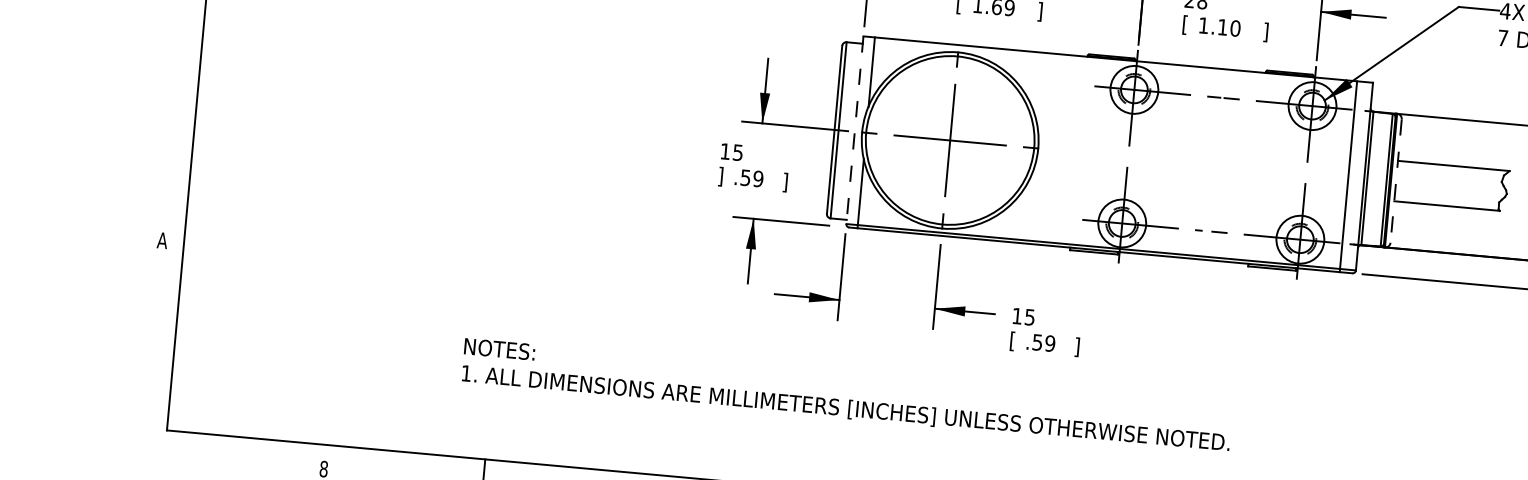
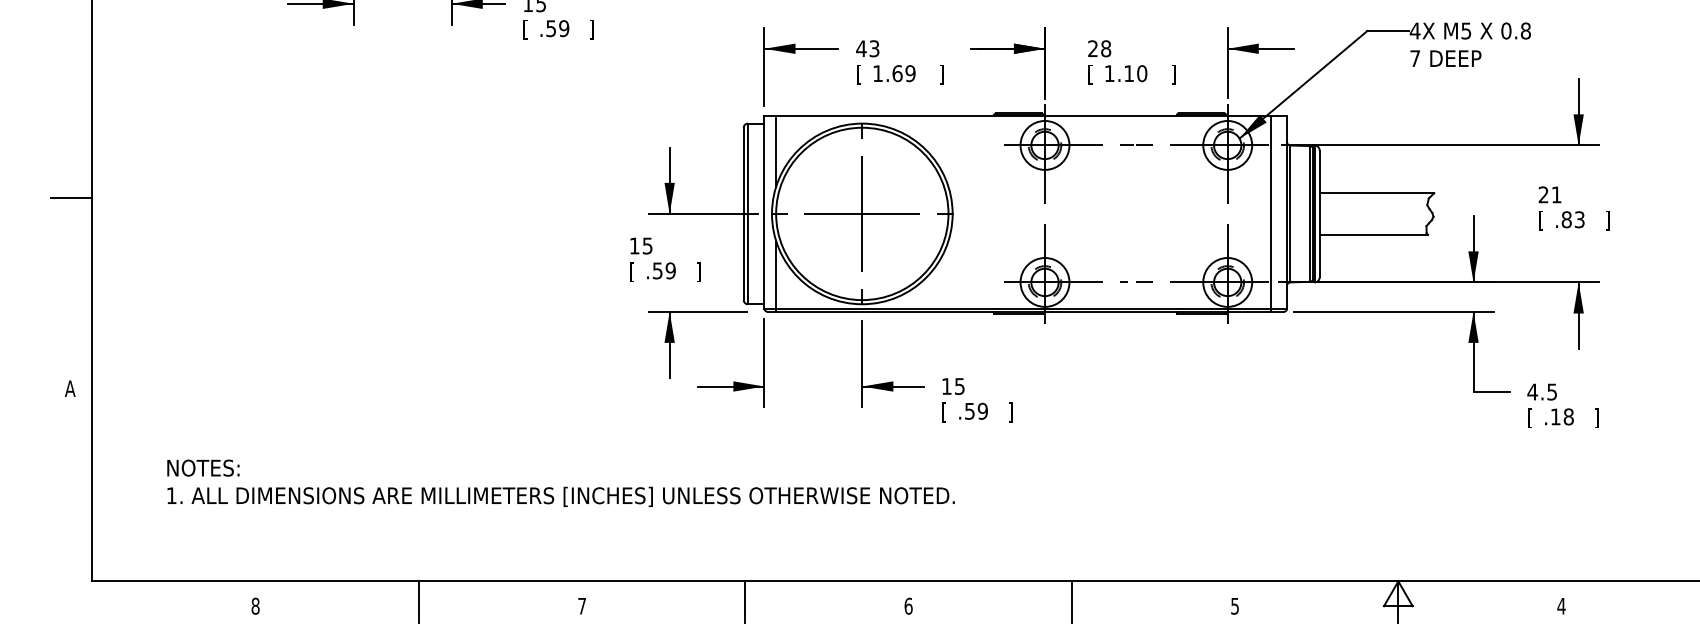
line: (180, 55) -> (71, 198), added
line: (854, 130) -> (764, 212), dashed -> solid
text: (719, 177) -> (631, 272), ] -> [
line: (1395, 181) -> (1319, 214), dashed -> solid
text: (846, 395) -> (560, 482), moved

